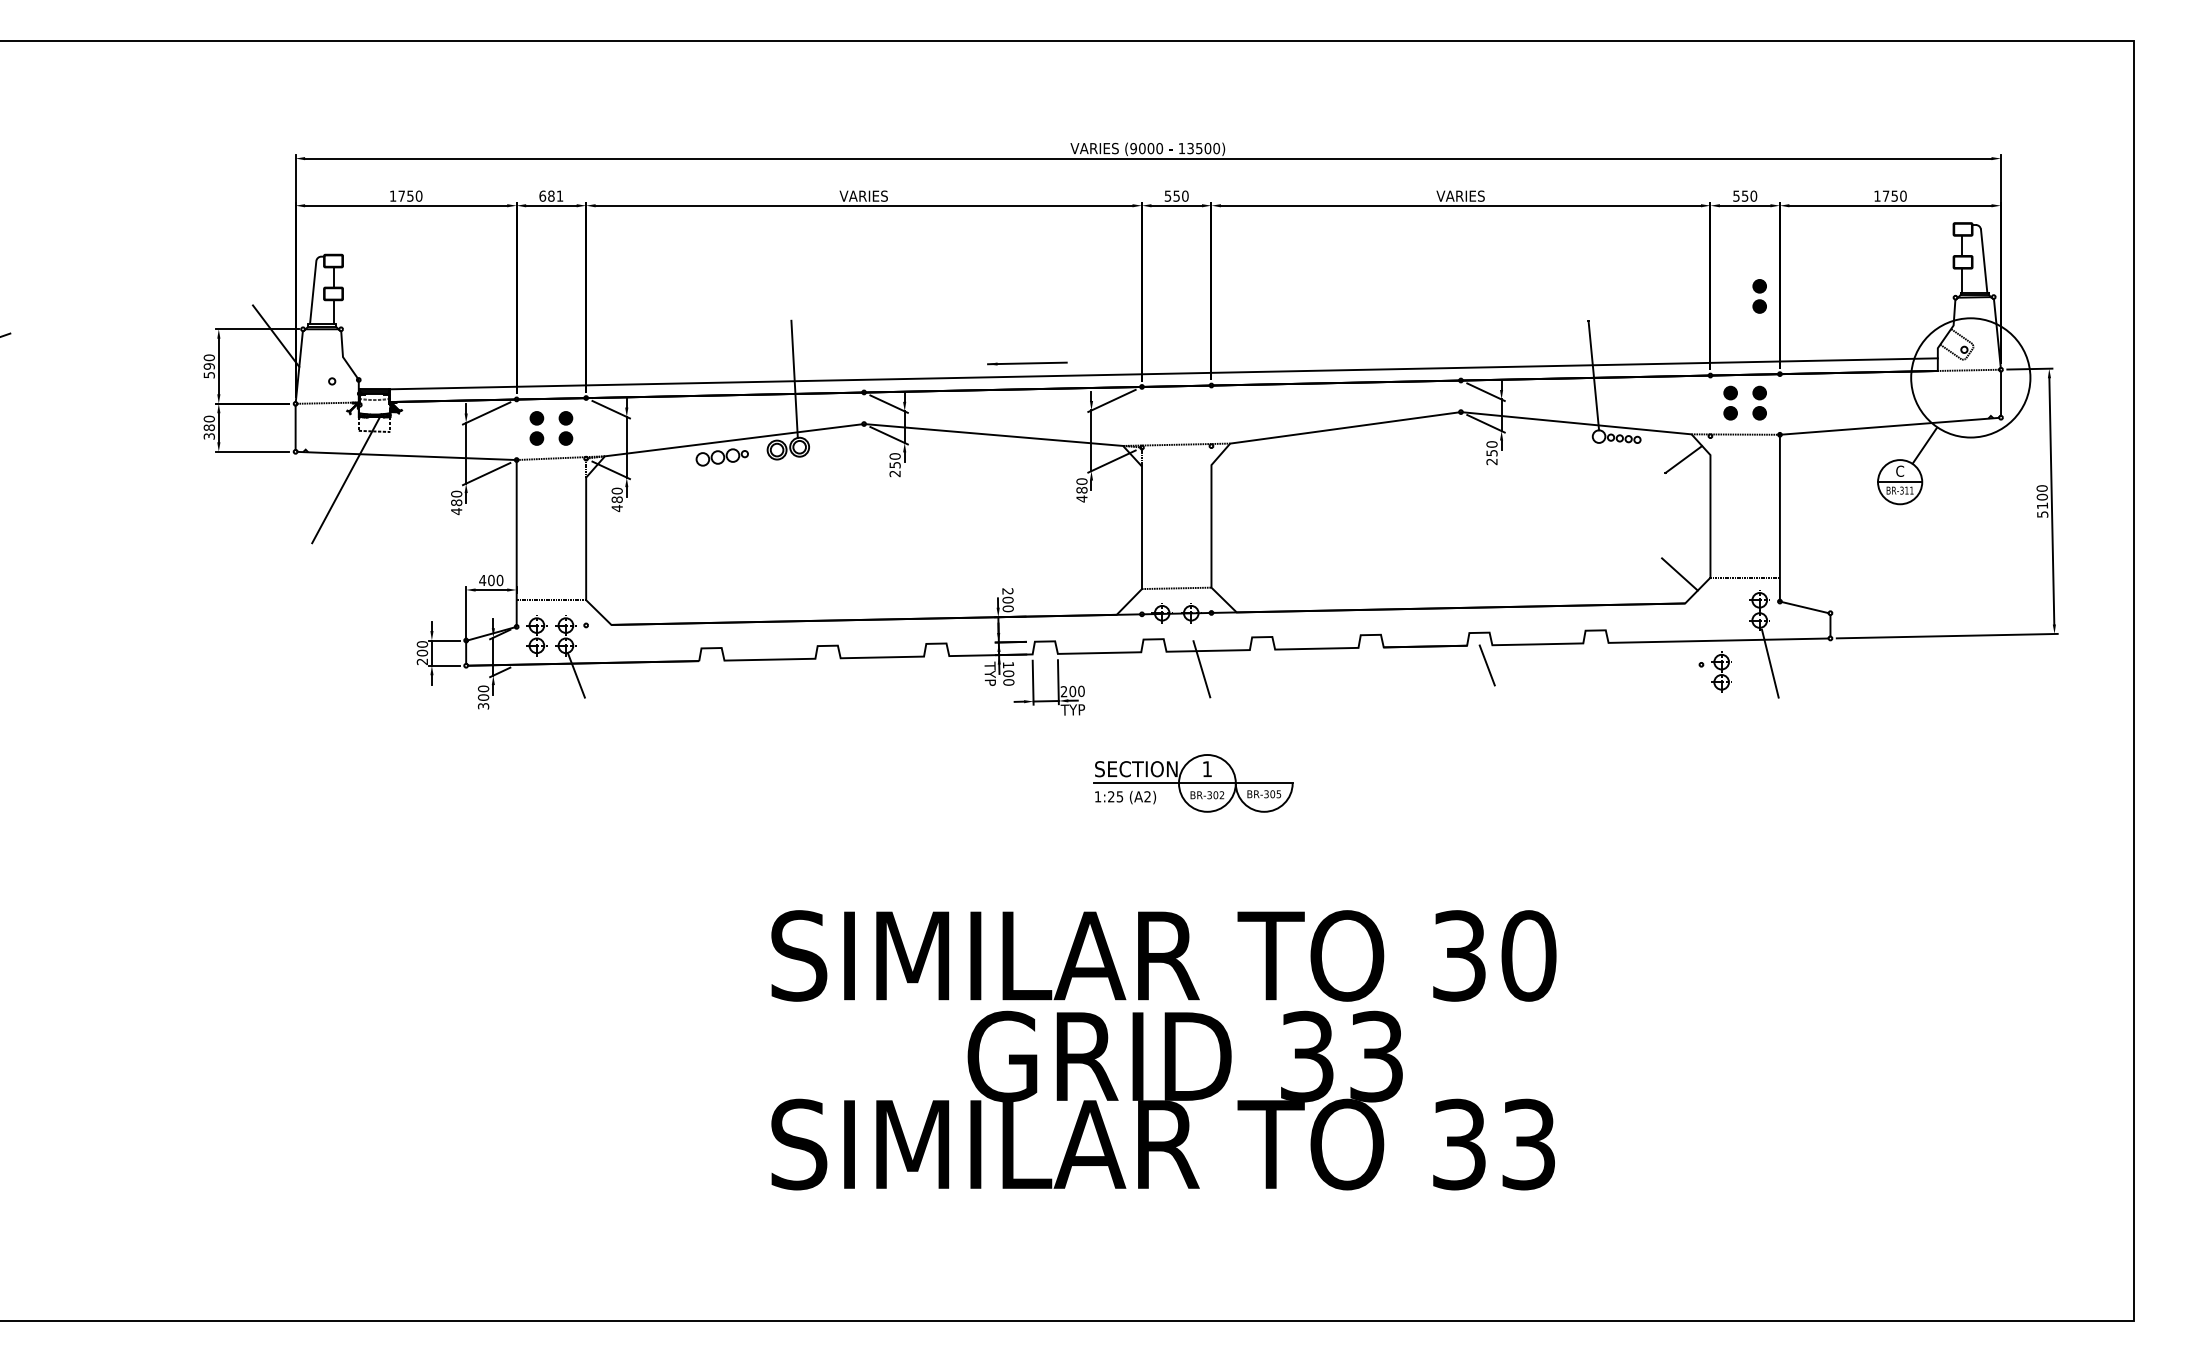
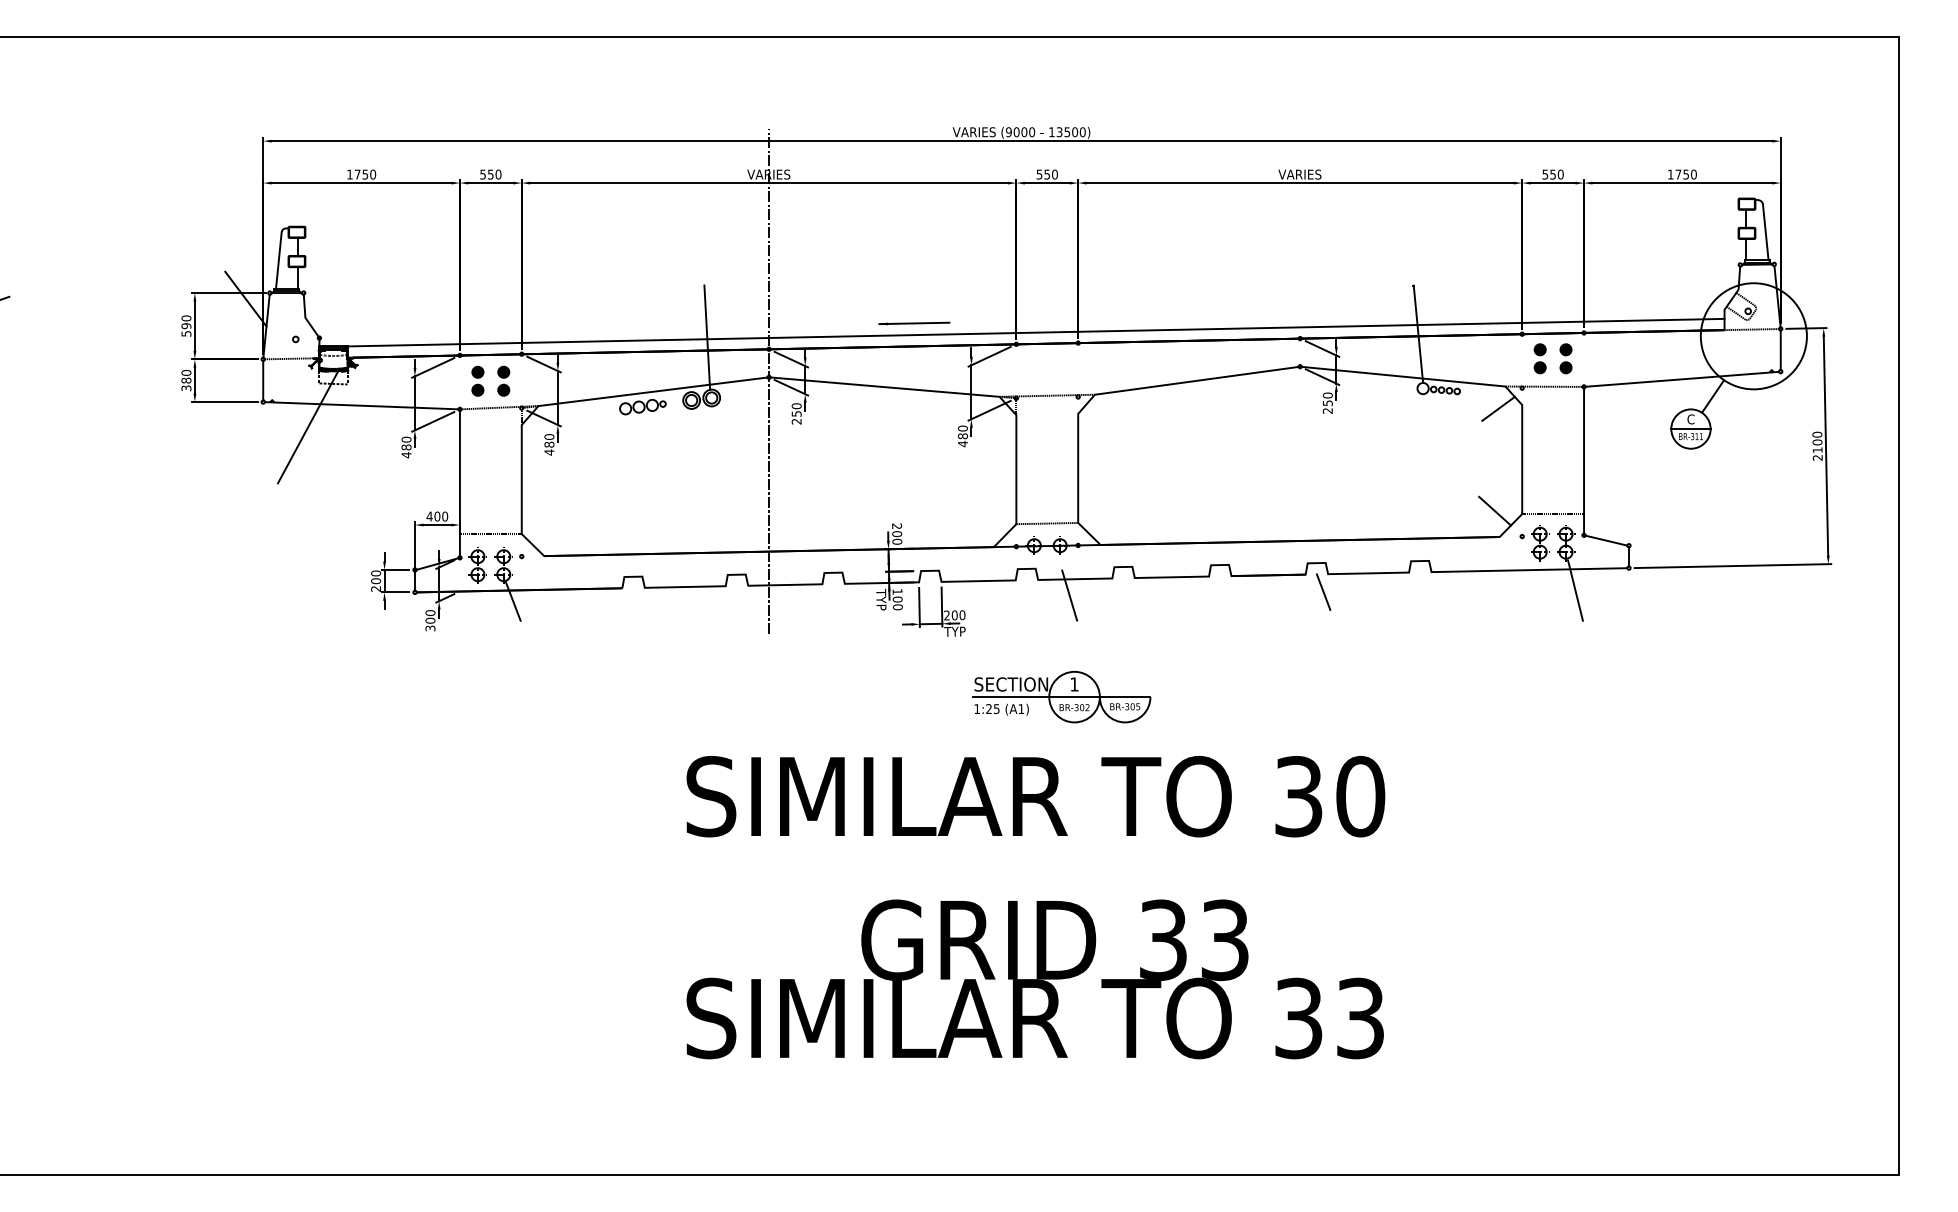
text: (551, 196) -> (490, 174), 681 -> 550
part: (1759, 296) -> (1565, 263), removed
line: (864, 428) -> (769, 381), added
text: (2042, 514) -> (1817, 457), 5100 -> 2100
part: (1715, 672) -> (1534, 543), moved
text: (1147, 796) -> (1021, 708), (A2) -> (A1)
text: (1163, 955) -> (1035, 796), moved

